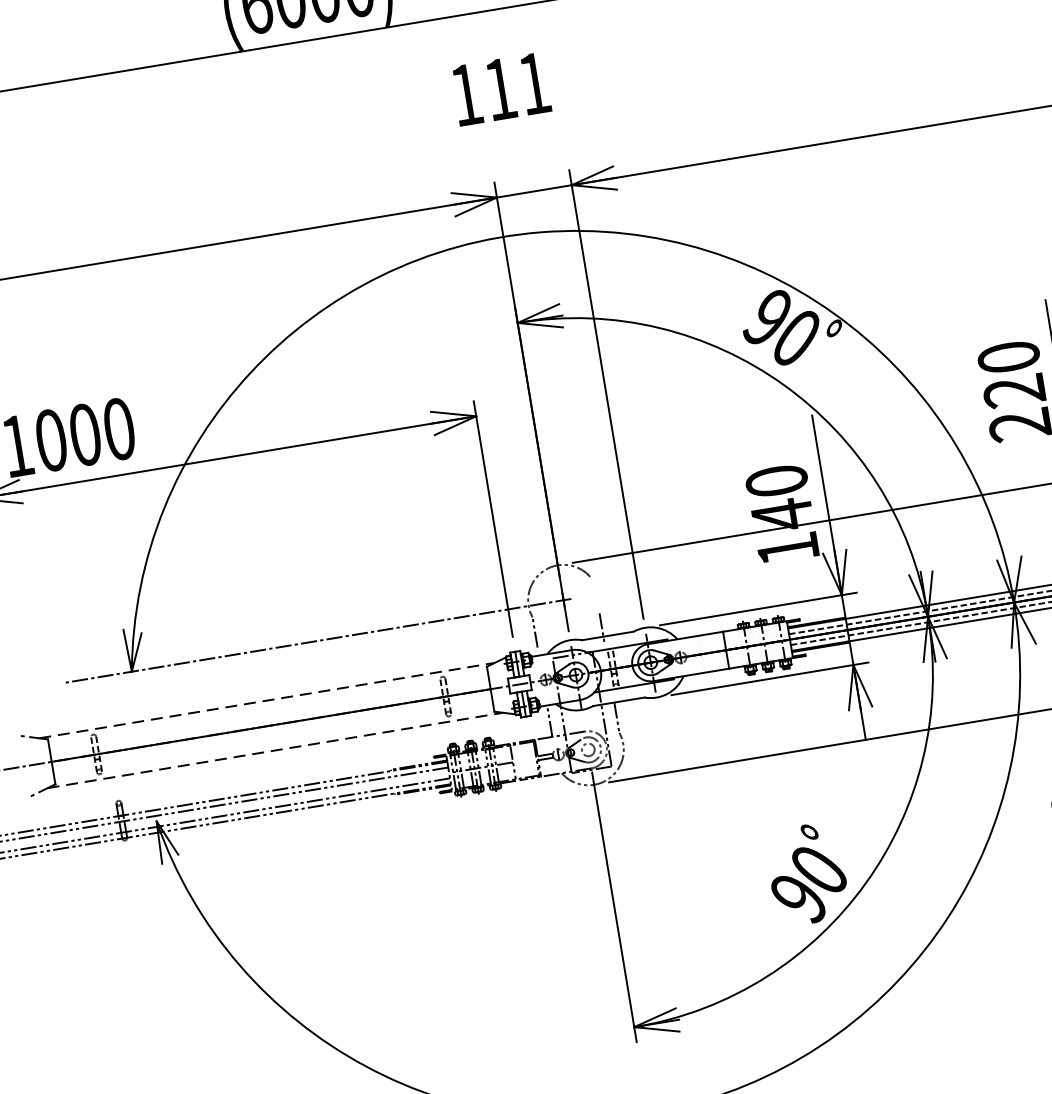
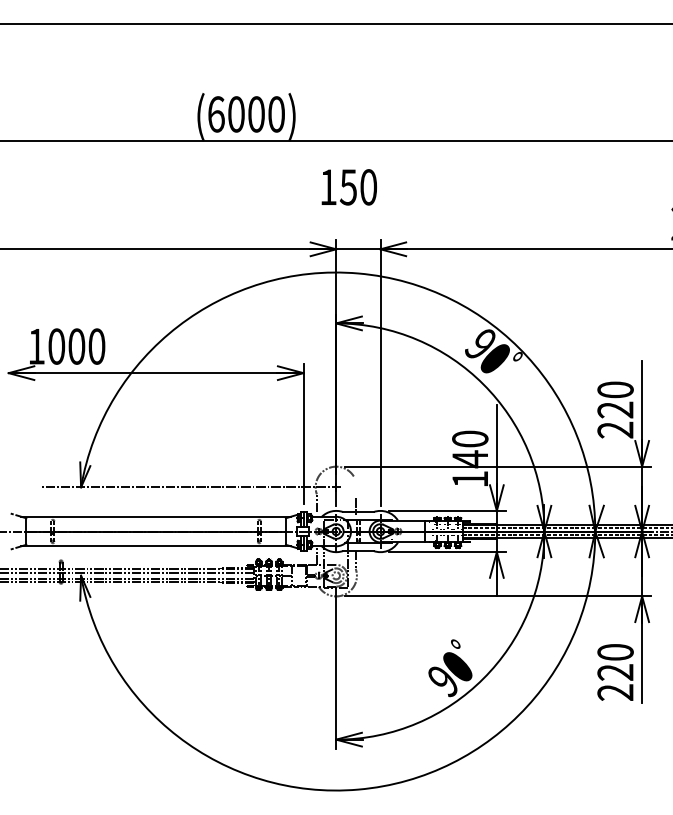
text: (517, 86) -> (358, 187), 111 -> 150
line: (267, 699) -> (156, 516), dashed -> solid
line: (276, 750) -> (156, 546), dashed -> solid

